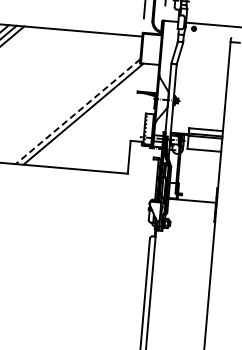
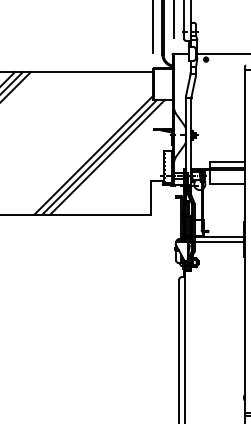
line: (77, 111) -> (93, 155), dashed -> solid
line: (91, 114) -> (107, 156), added
line: (191, 205) -> (219, 241), added

